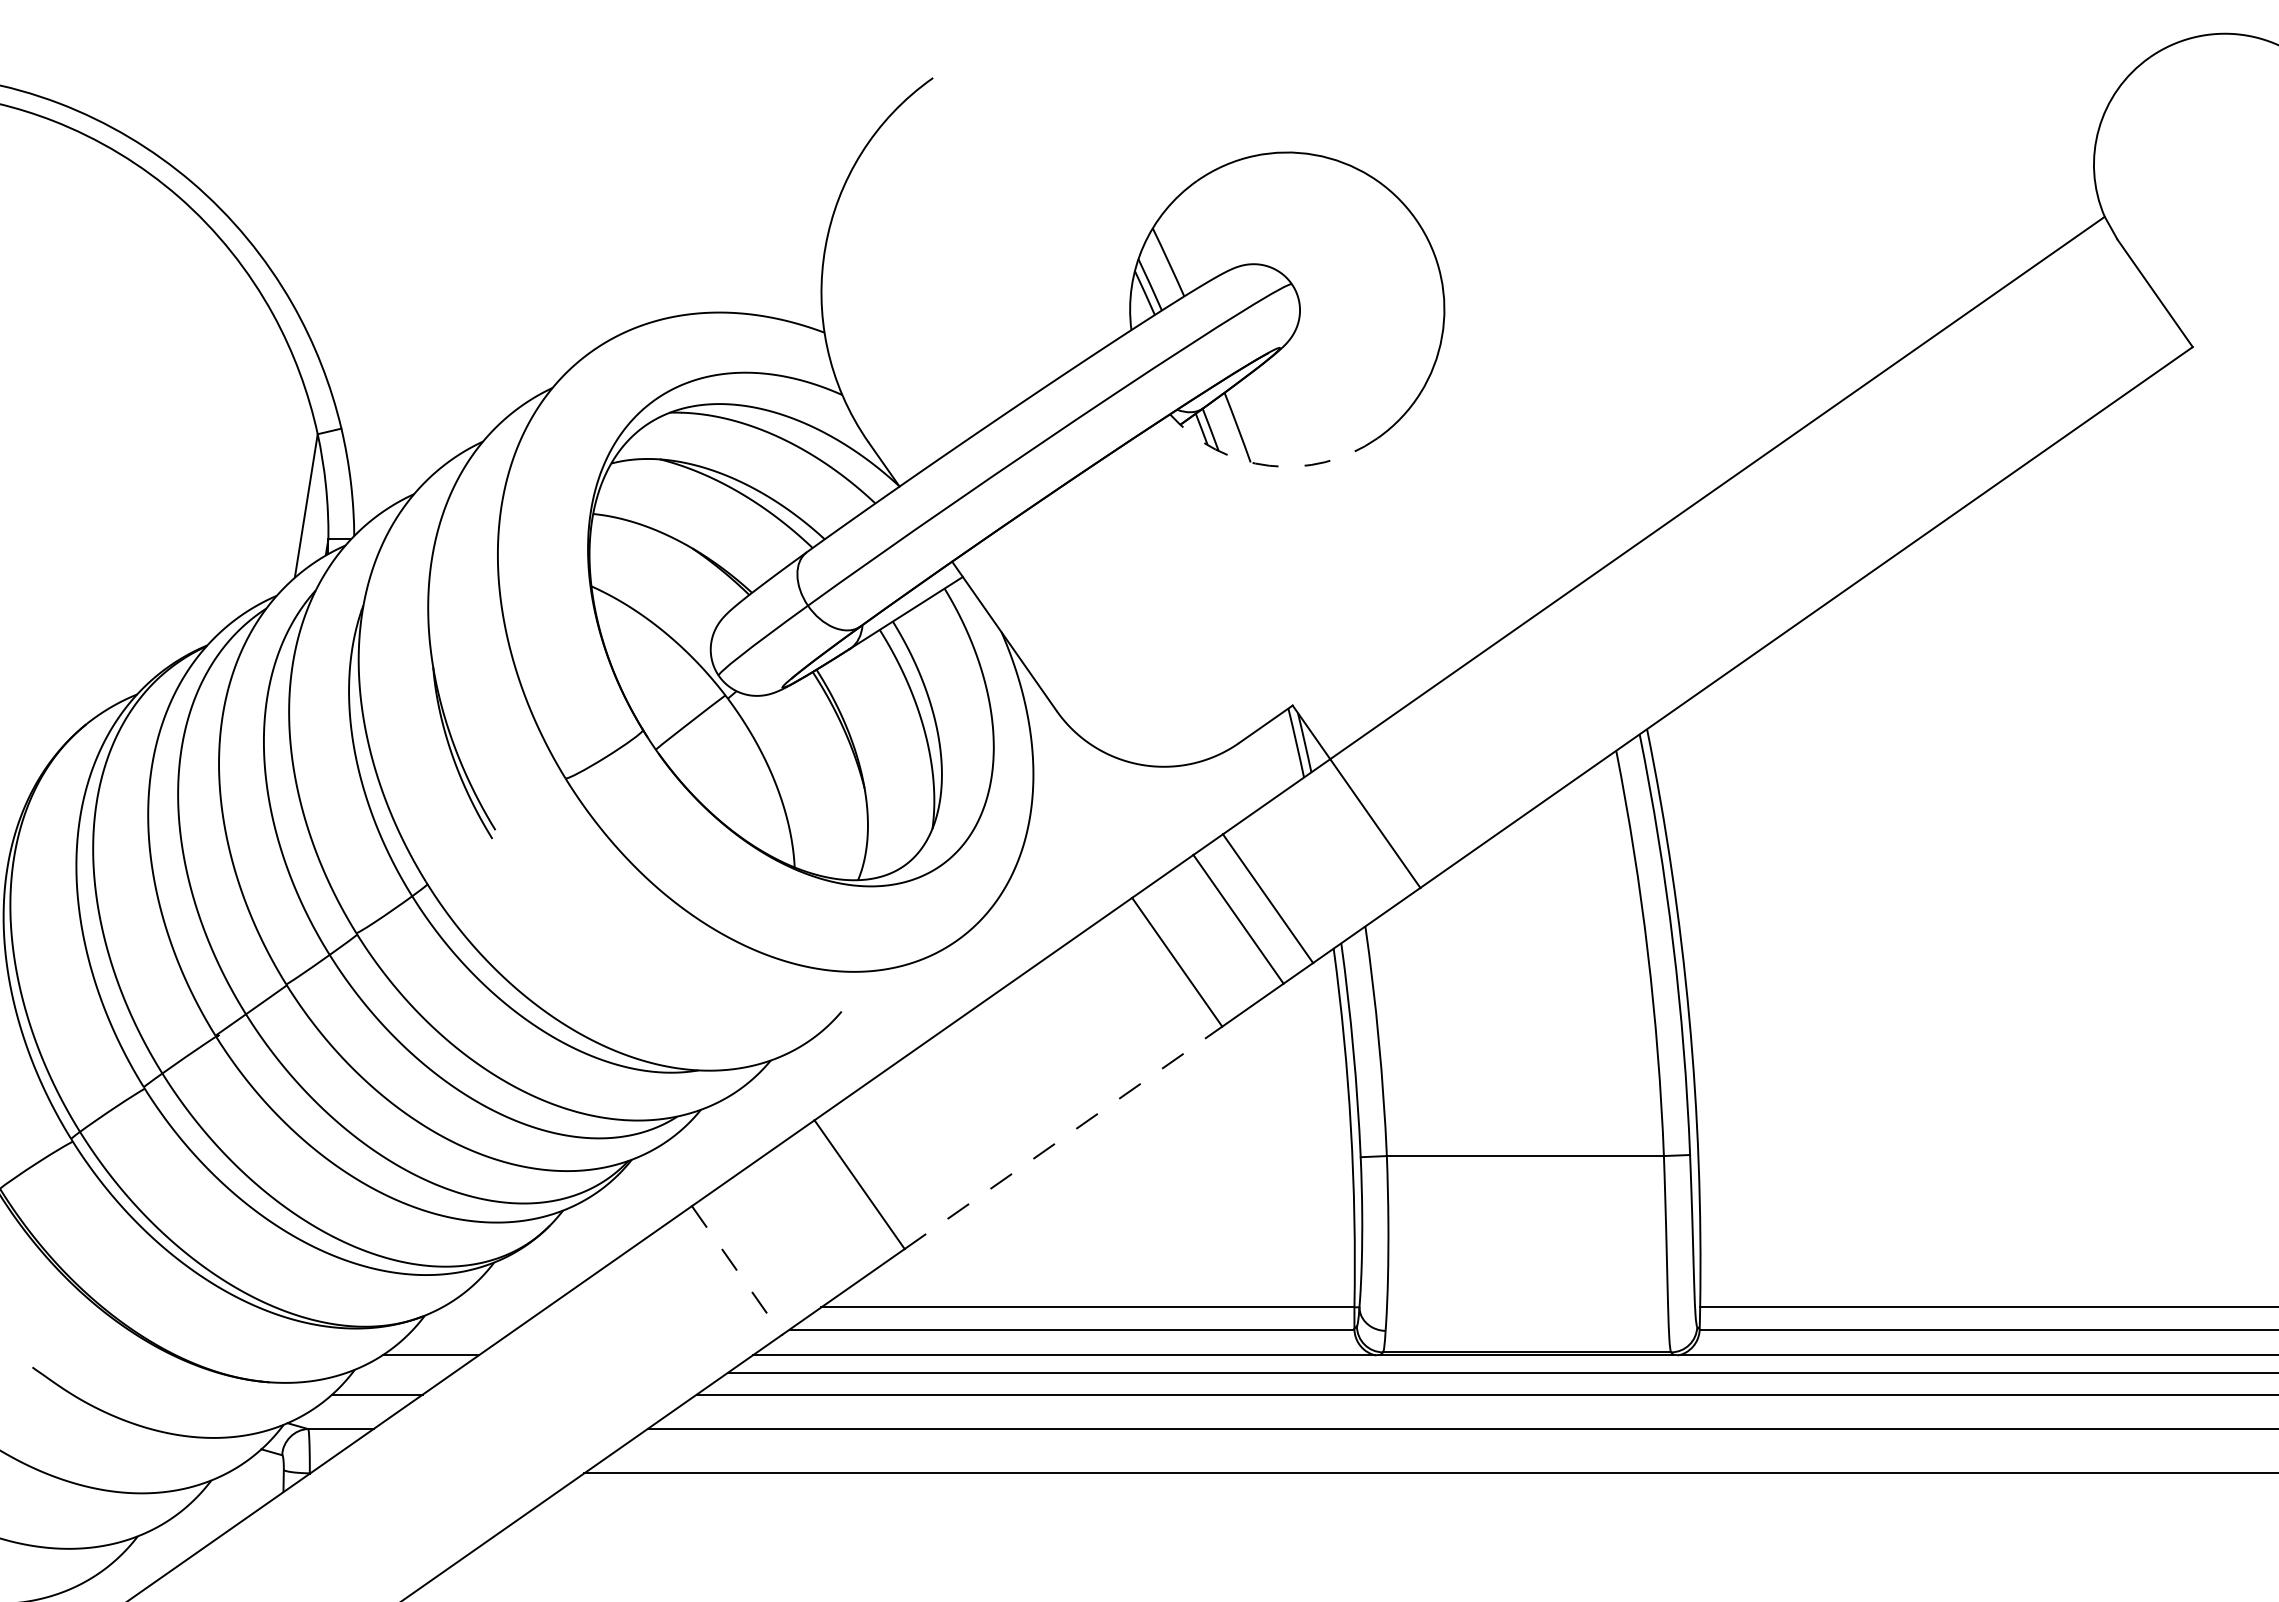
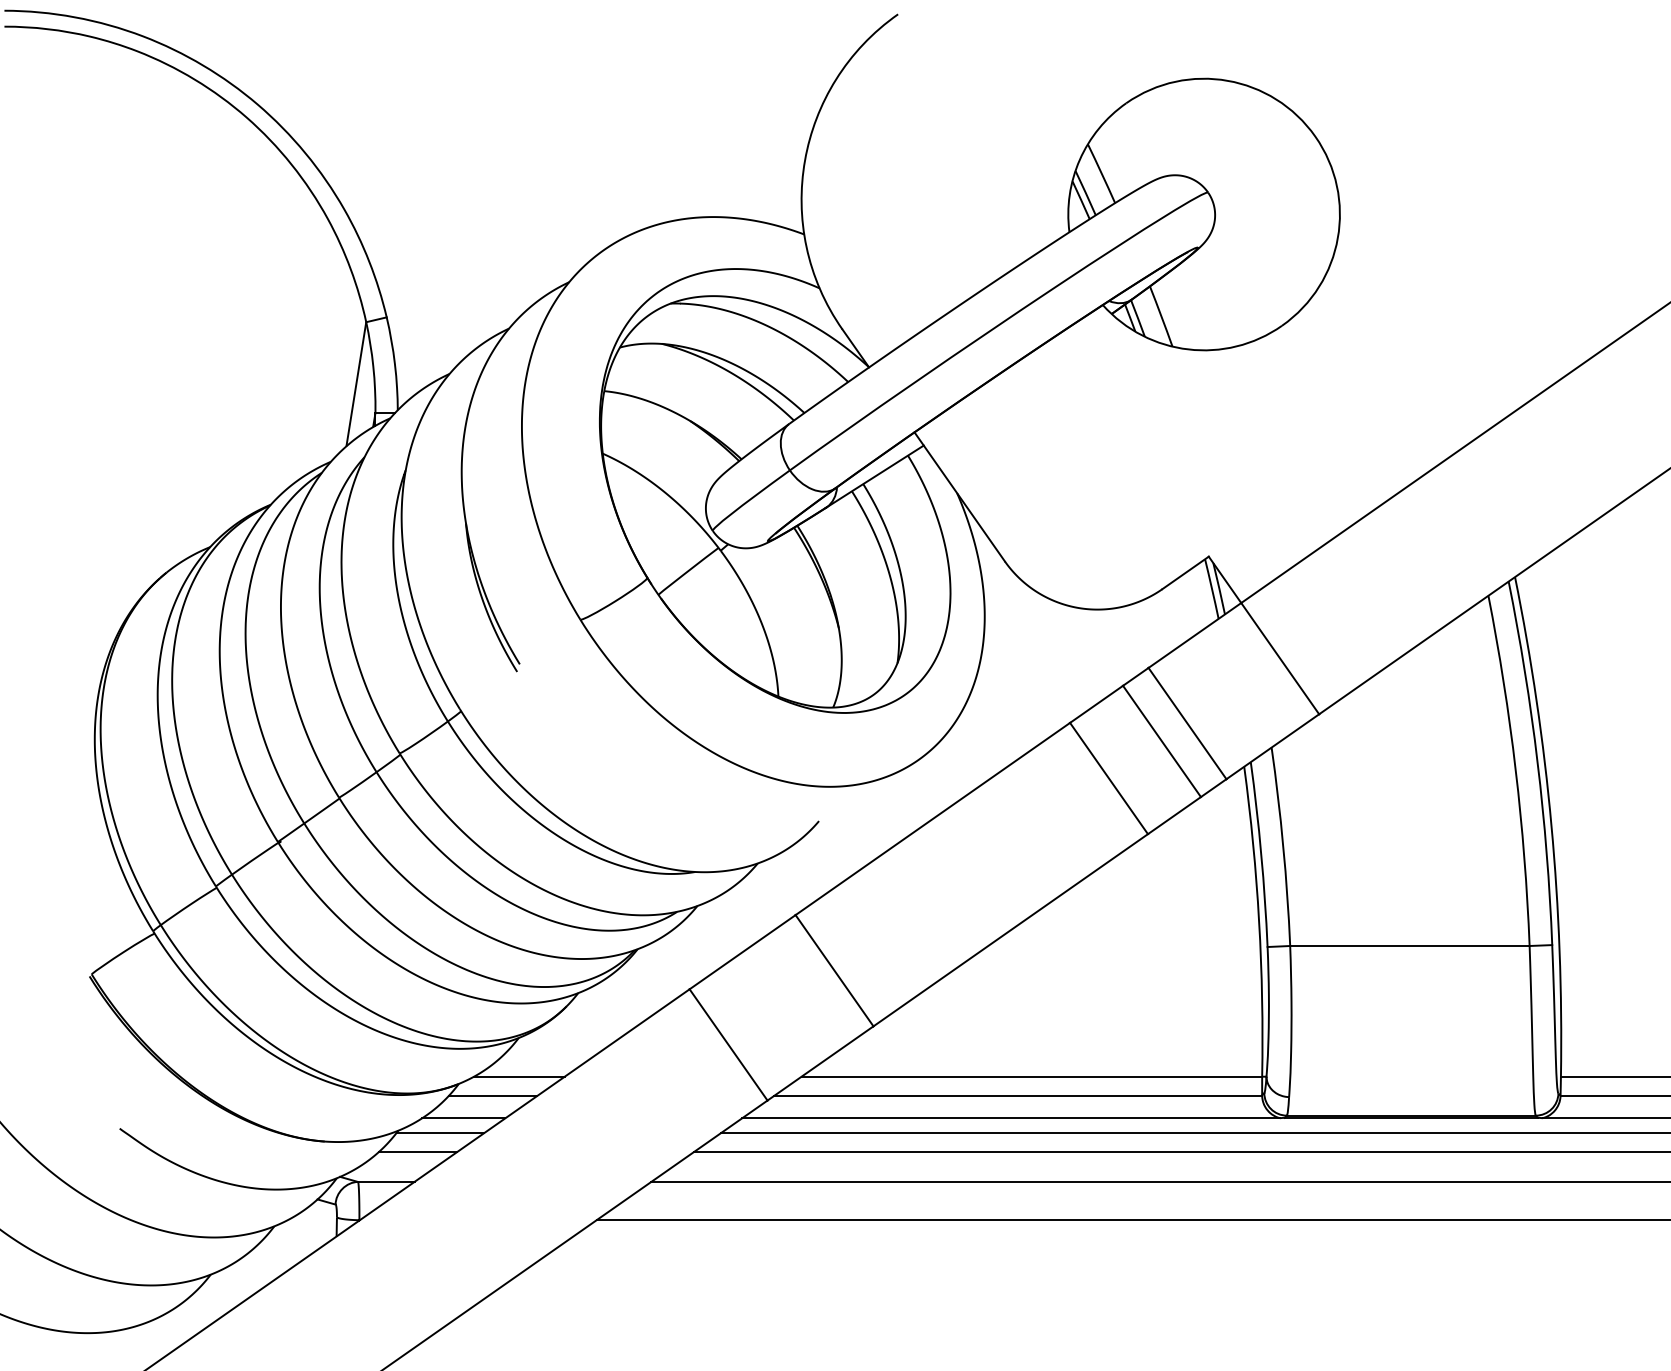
arc: (1269, 465) -> (1188, 349), dashed -> solid
line: (1063, 1137) -> (1010, 929), dashed -> solid
line: (737, 1270) -> (729, 1044), dashed -> solid
line: (494, 1307) -> (519, 1076), added
line: (464, 1329) -> (493, 1095), added
line: (403, 1372) -> (440, 1133), added

